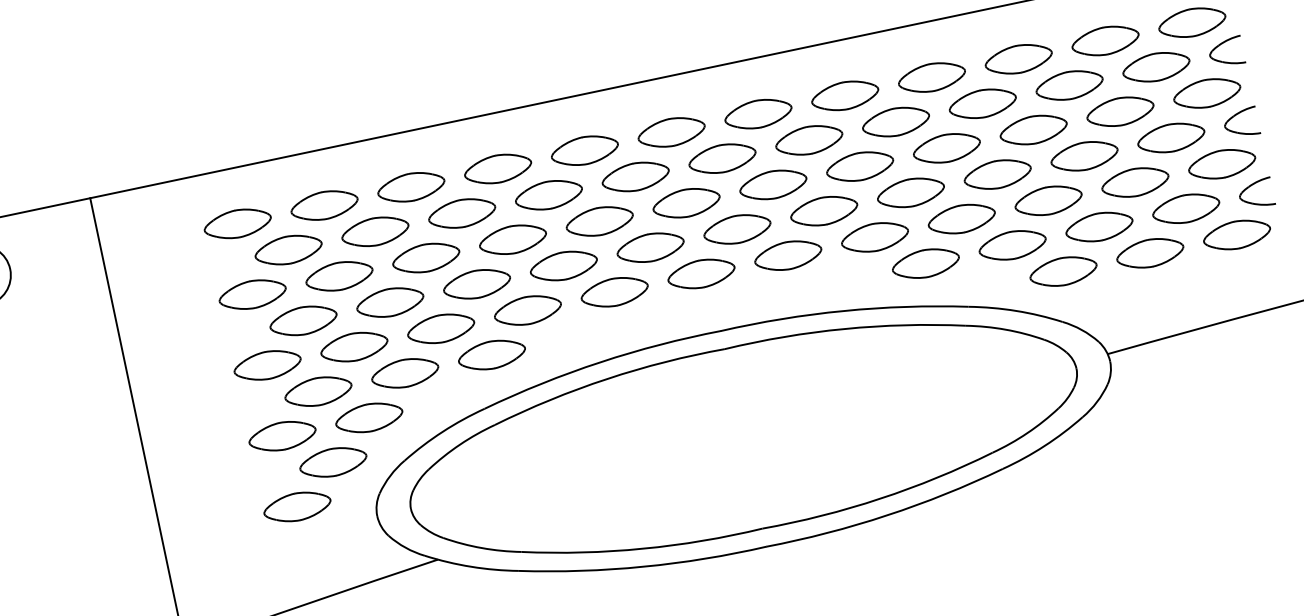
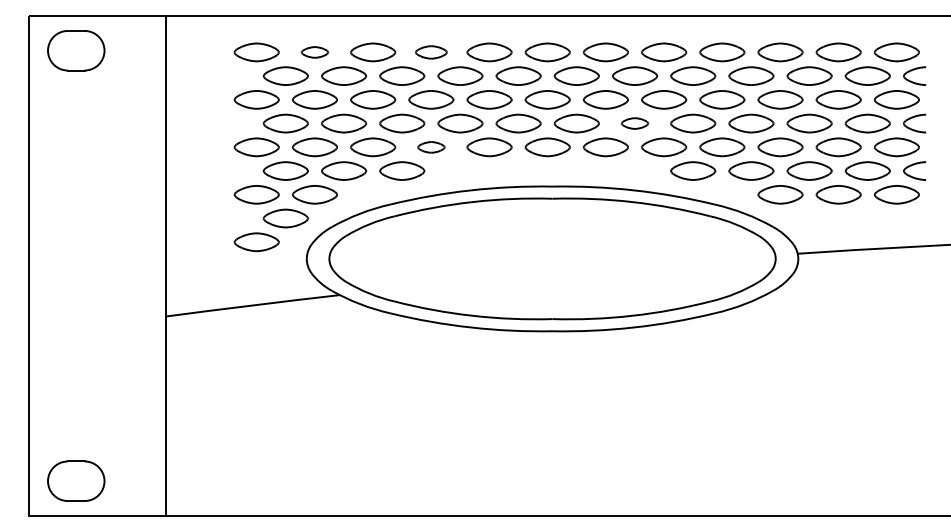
part: (498, 169) -> (431, 52), size x0.7
part: (323, 205) -> (314, 52), size x0.6
part: (823, 211) -> (634, 123), size x0.6
part: (528, 310) -> (431, 147), size x0.6

